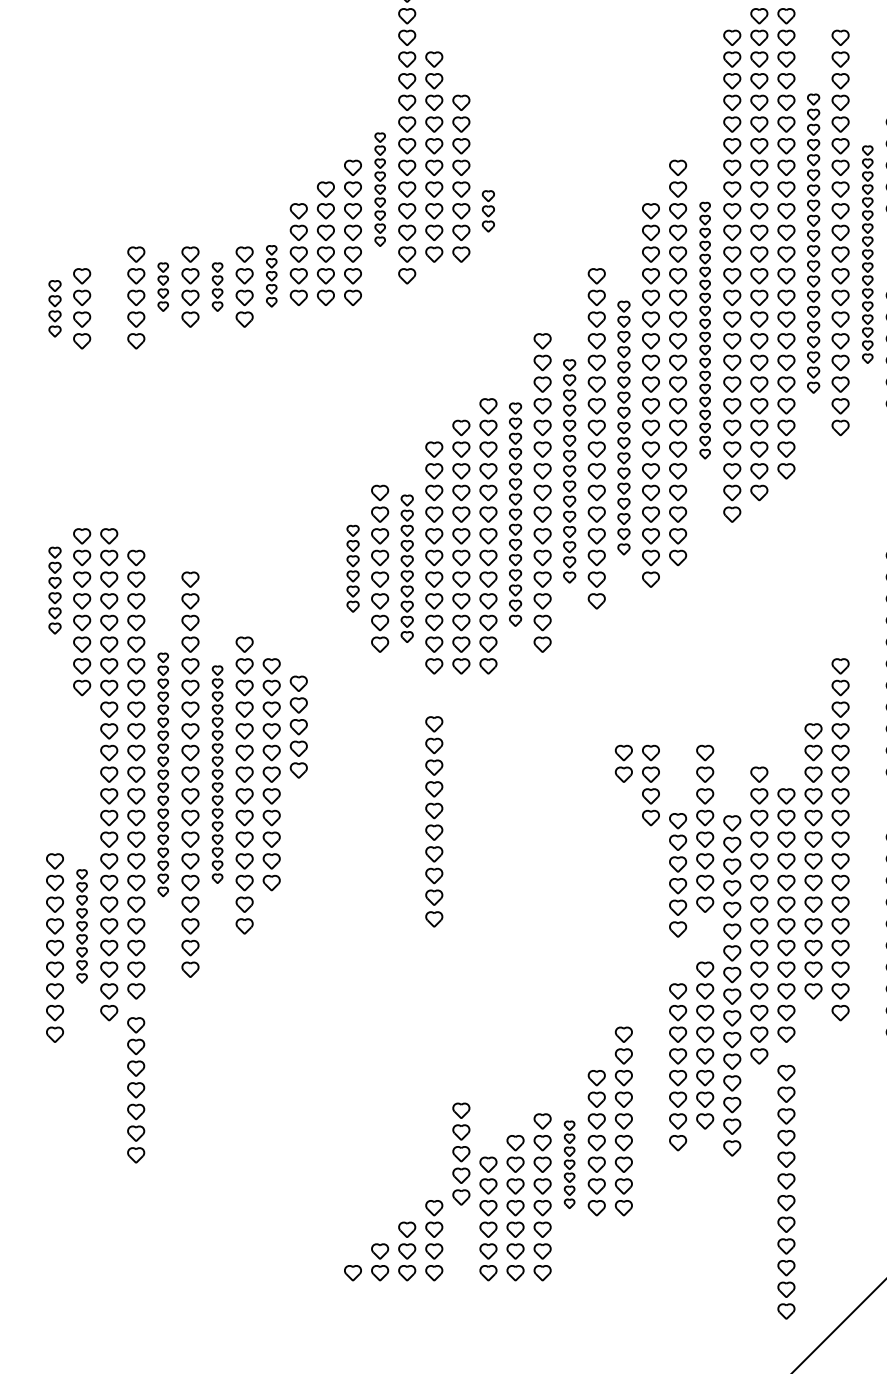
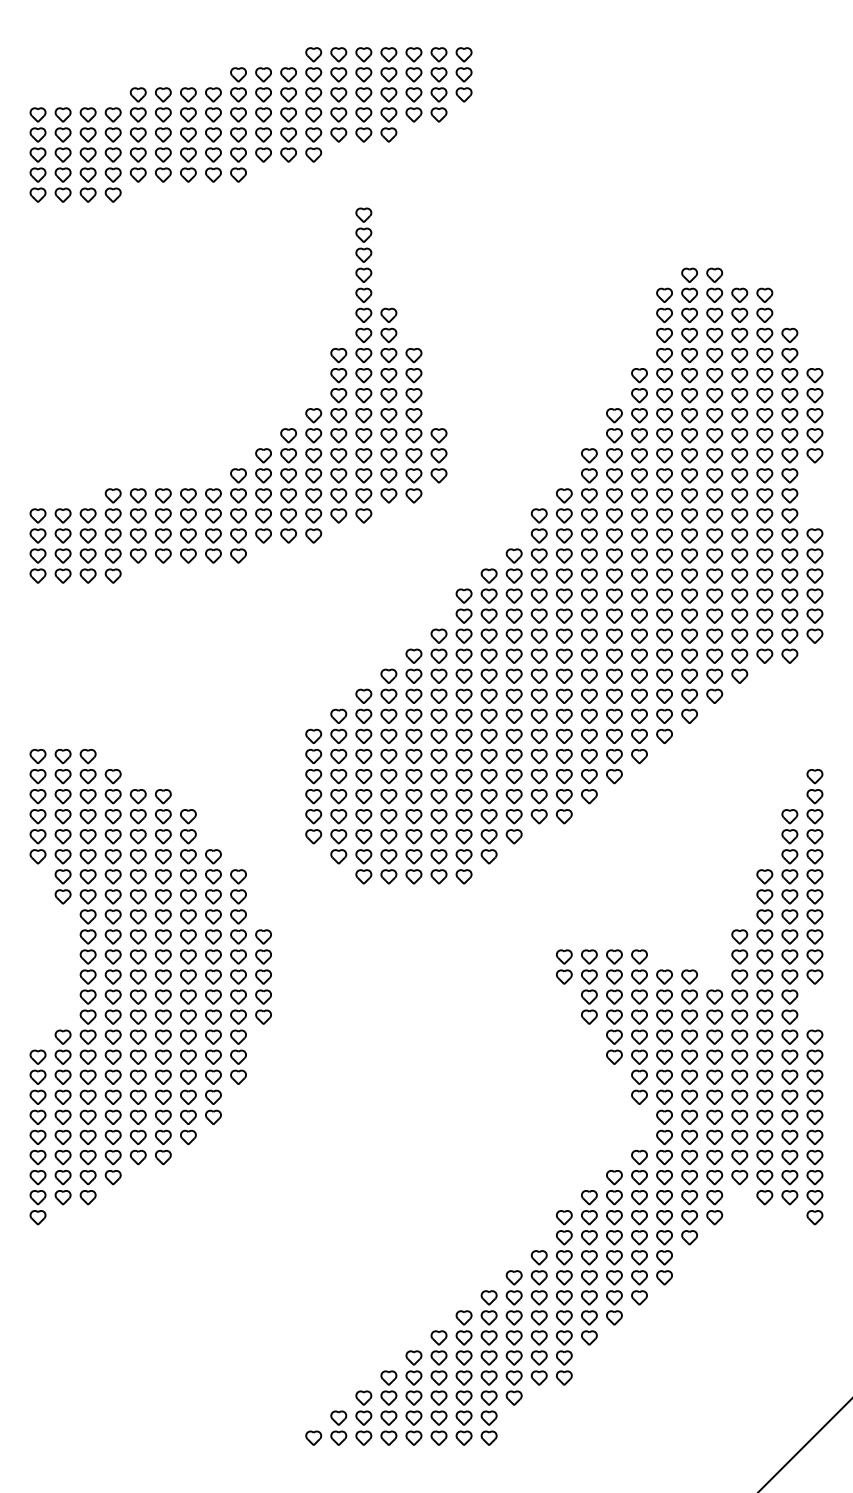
part: (379, 189) -> (338, 435), size x1.67
part: (487, 210) -> (438, 455), size x1.43
part: (813, 243) -> (739, 485), size x1.43
part: (867, 254) -> (789, 495), size x1.67
part: (271, 275) -> (238, 515), size x1.67
part: (162, 286) -> (137, 525), size x1.67
part: (217, 286) -> (188, 525), size x1.67
part: (54, 308) -> (37, 545), size x1.43
part: (108, 308) -> (87, 545), added
part: (705, 330) -> (639, 566), size x1.67
part: (624, 428) -> (564, 656), size x1.43
part: (568, 471) -> (513, 696), size x1.43
part: (514, 514) -> (463, 736), size x1.43
part: (352, 568) -> (313, 786), size x1.43
part: (406, 568) -> (363, 786), size x1.43
part: (54, 590) -> (37, 806), size x1.43
part: (298, 726) -> (263, 976), moved
part: (217, 774) -> (188, 976), size x1.67
part: (162, 775) -> (137, 977), size x1.67
part: (867, 807) -> (789, 1007), added
part: (433, 821) -> (388, 1020), removed
part: (678, 874) -> (614, 1006), moved
part: (81, 926) -> (62, 1117), size x1.67
part: (732, 985) -> (664, 1127), moved
part: (651, 1088) -> (589, 1267), added
part: (135, 1089) -> (112, 1268), removed
part: (460, 1153) -> (413, 1397), moved
part: (568, 1164) -> (513, 1337), size x1.67
part: (786, 1192) -> (714, 1363), removed

